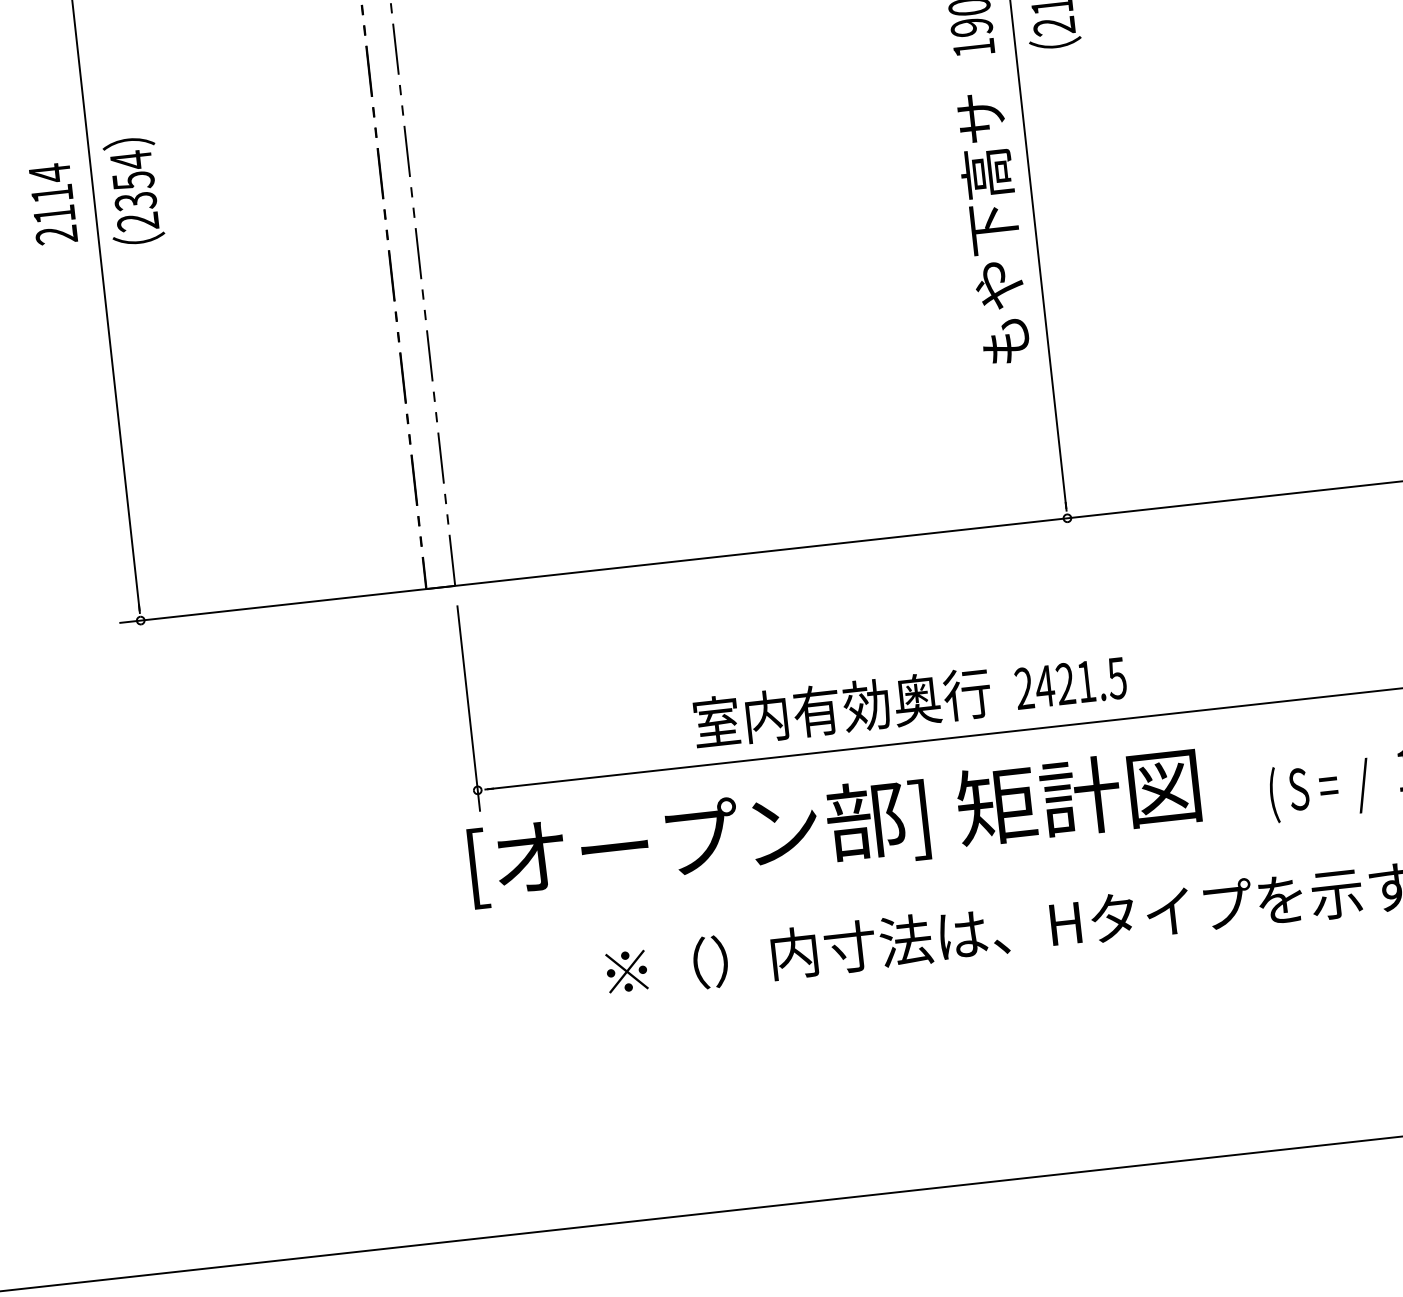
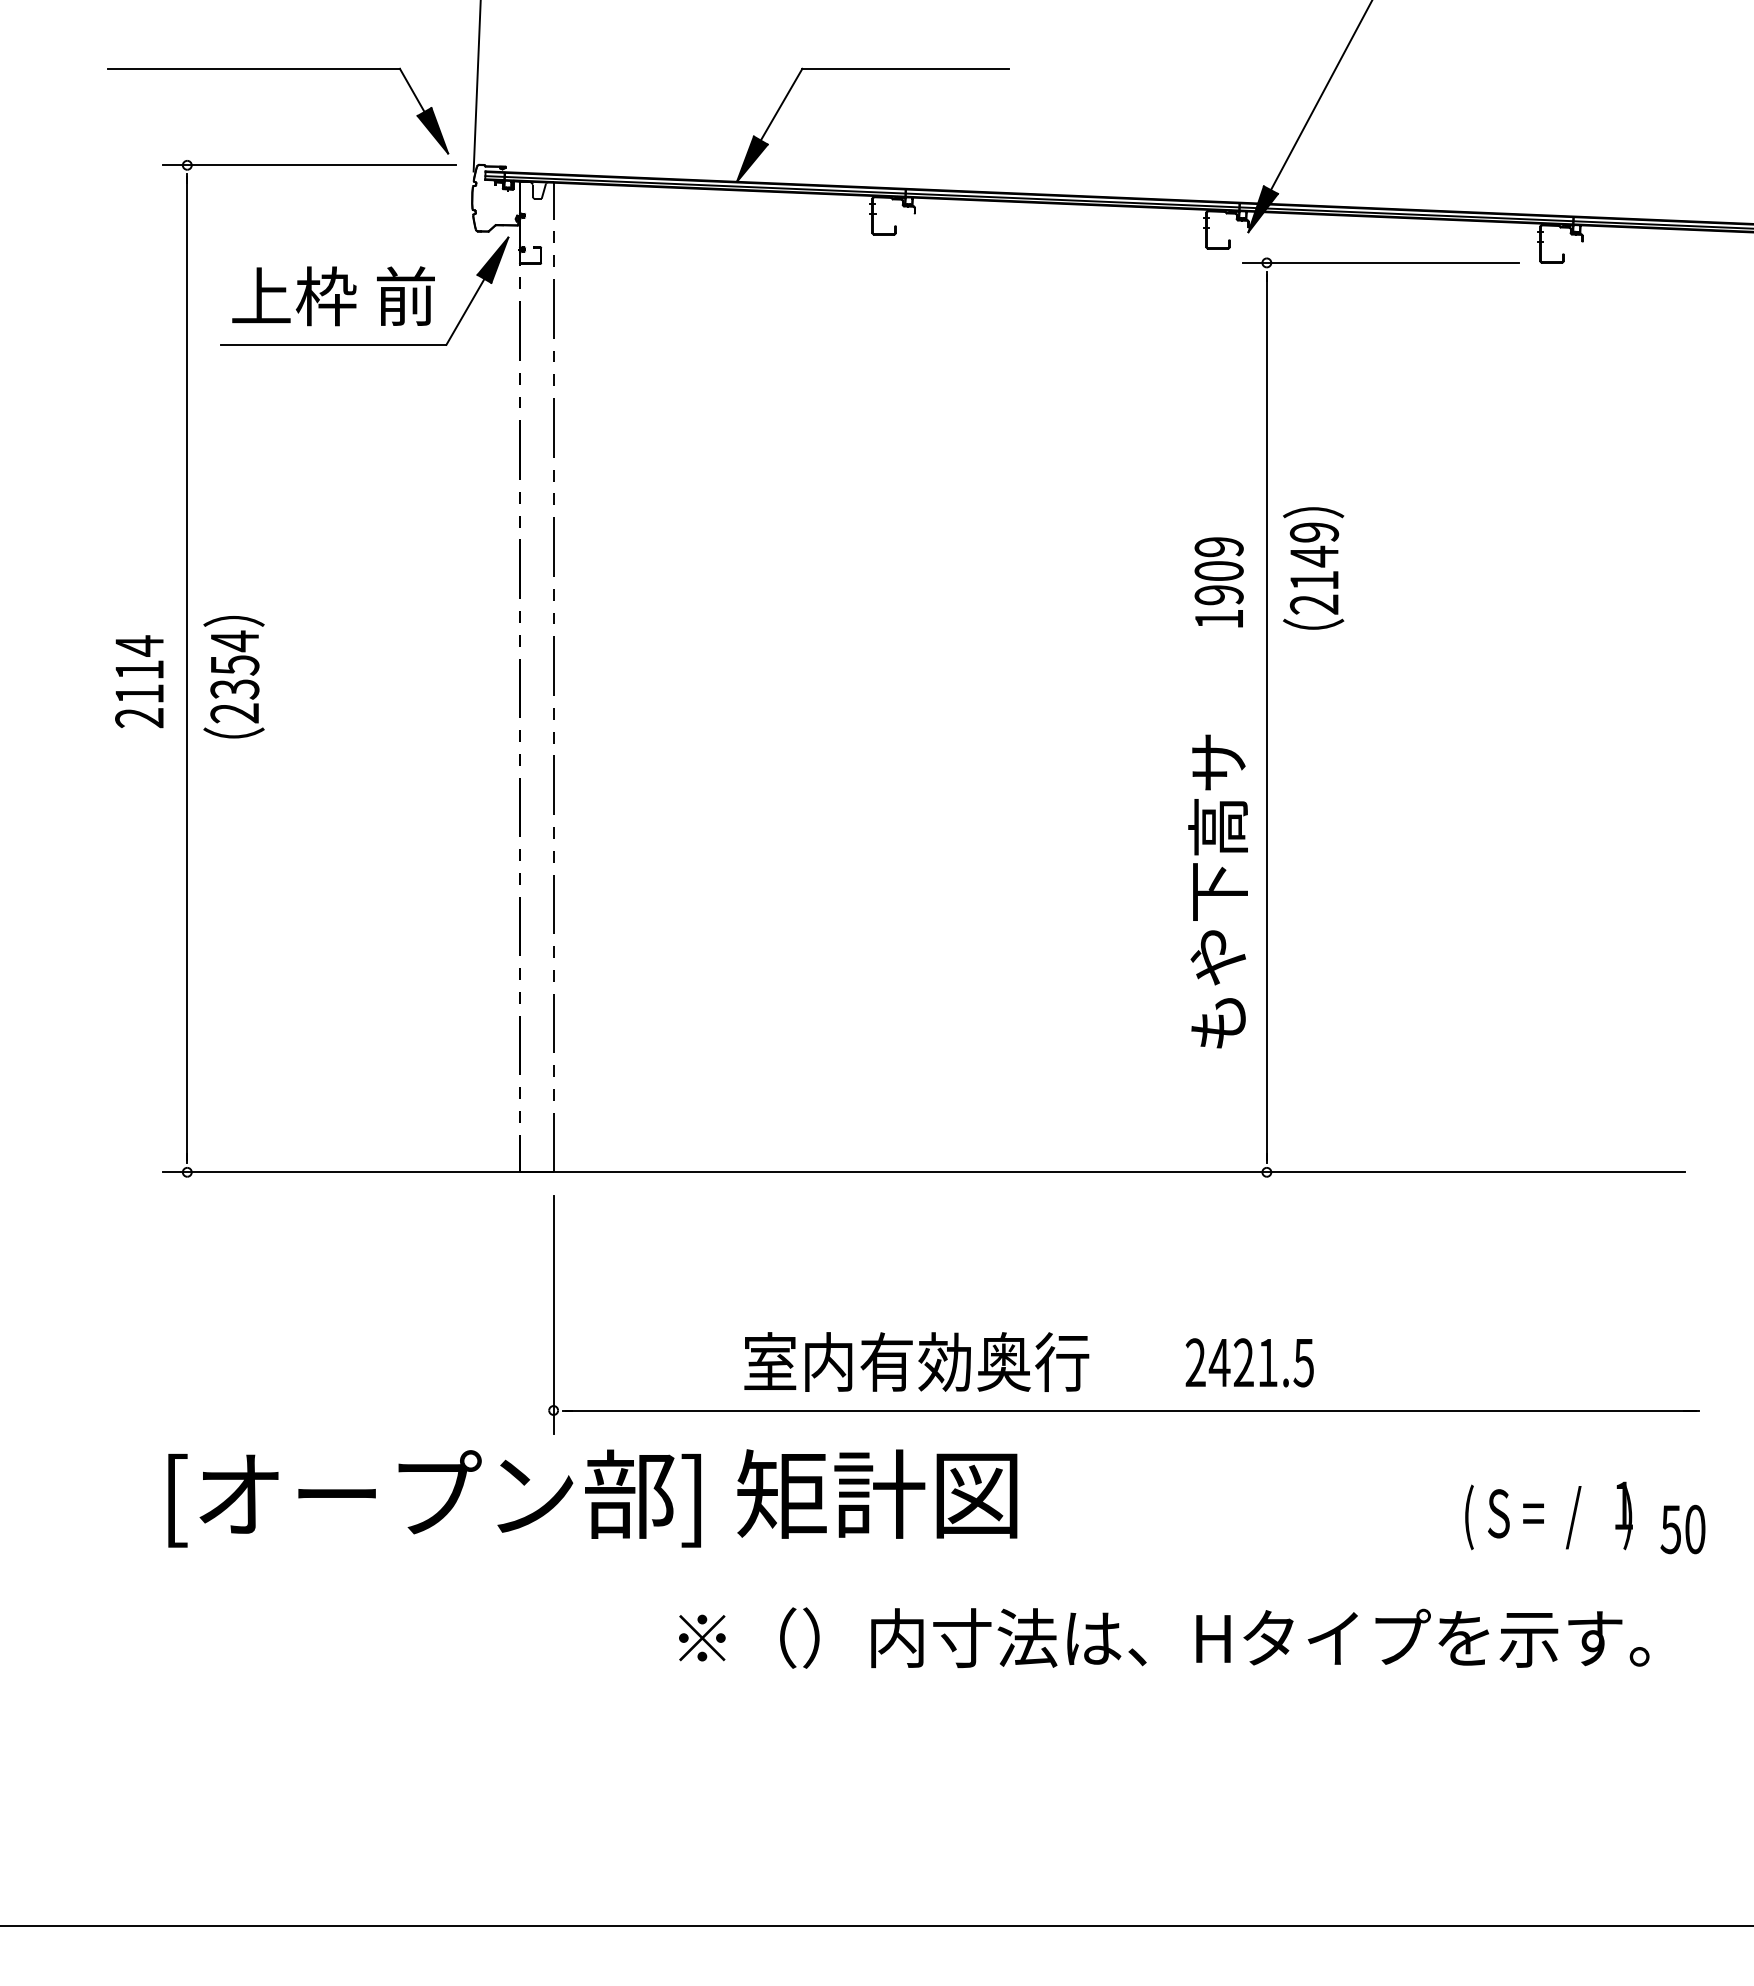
text: (992, 228) -> (1217, 891), moved
text: (842, 707) -> (916, 1361), moved
text: (834, 827) -> (592, 1498), moved

